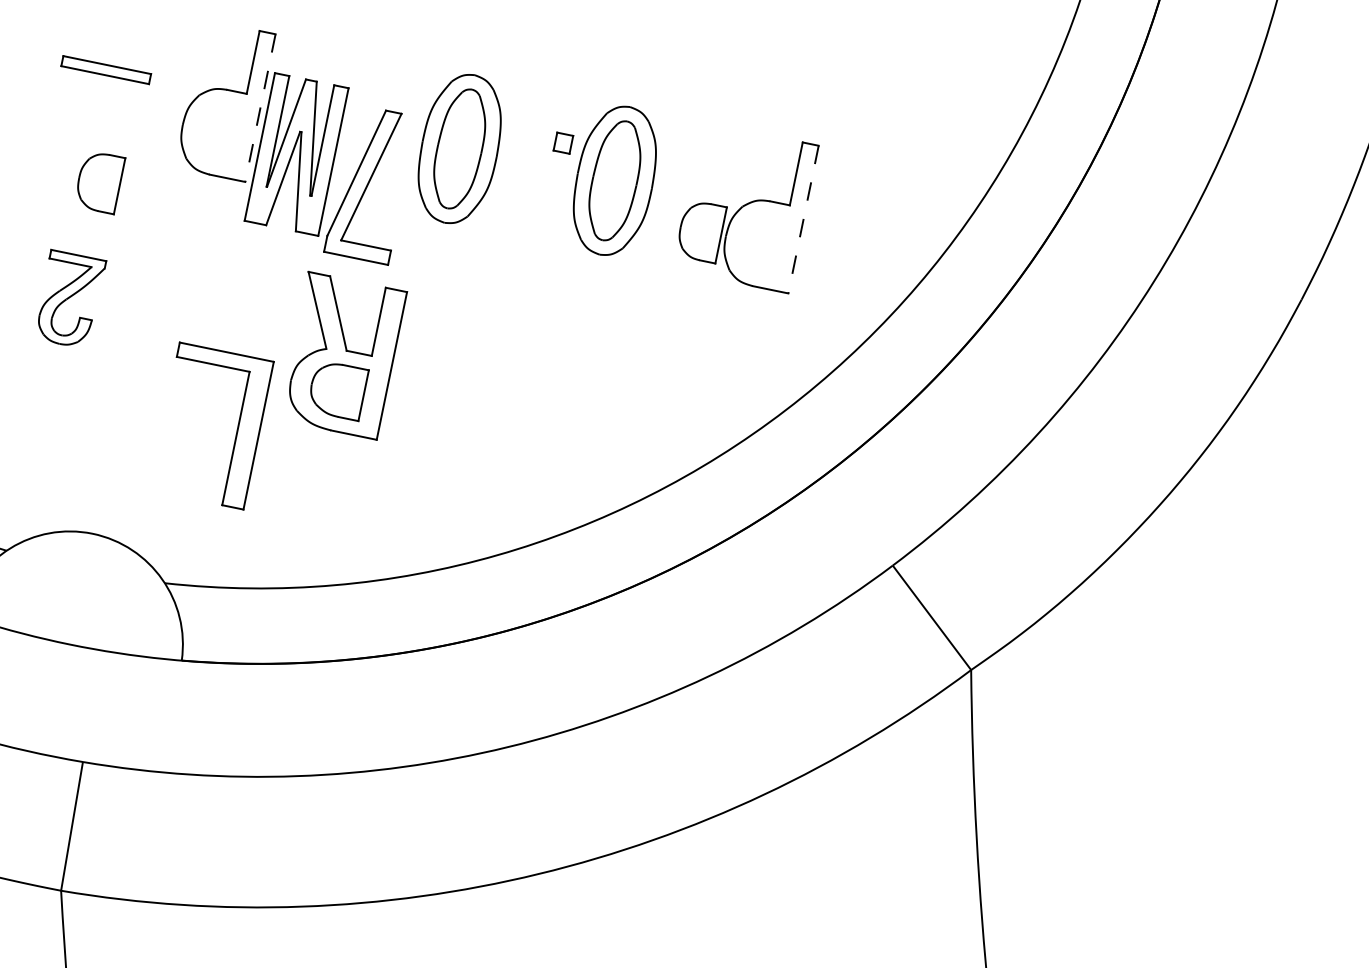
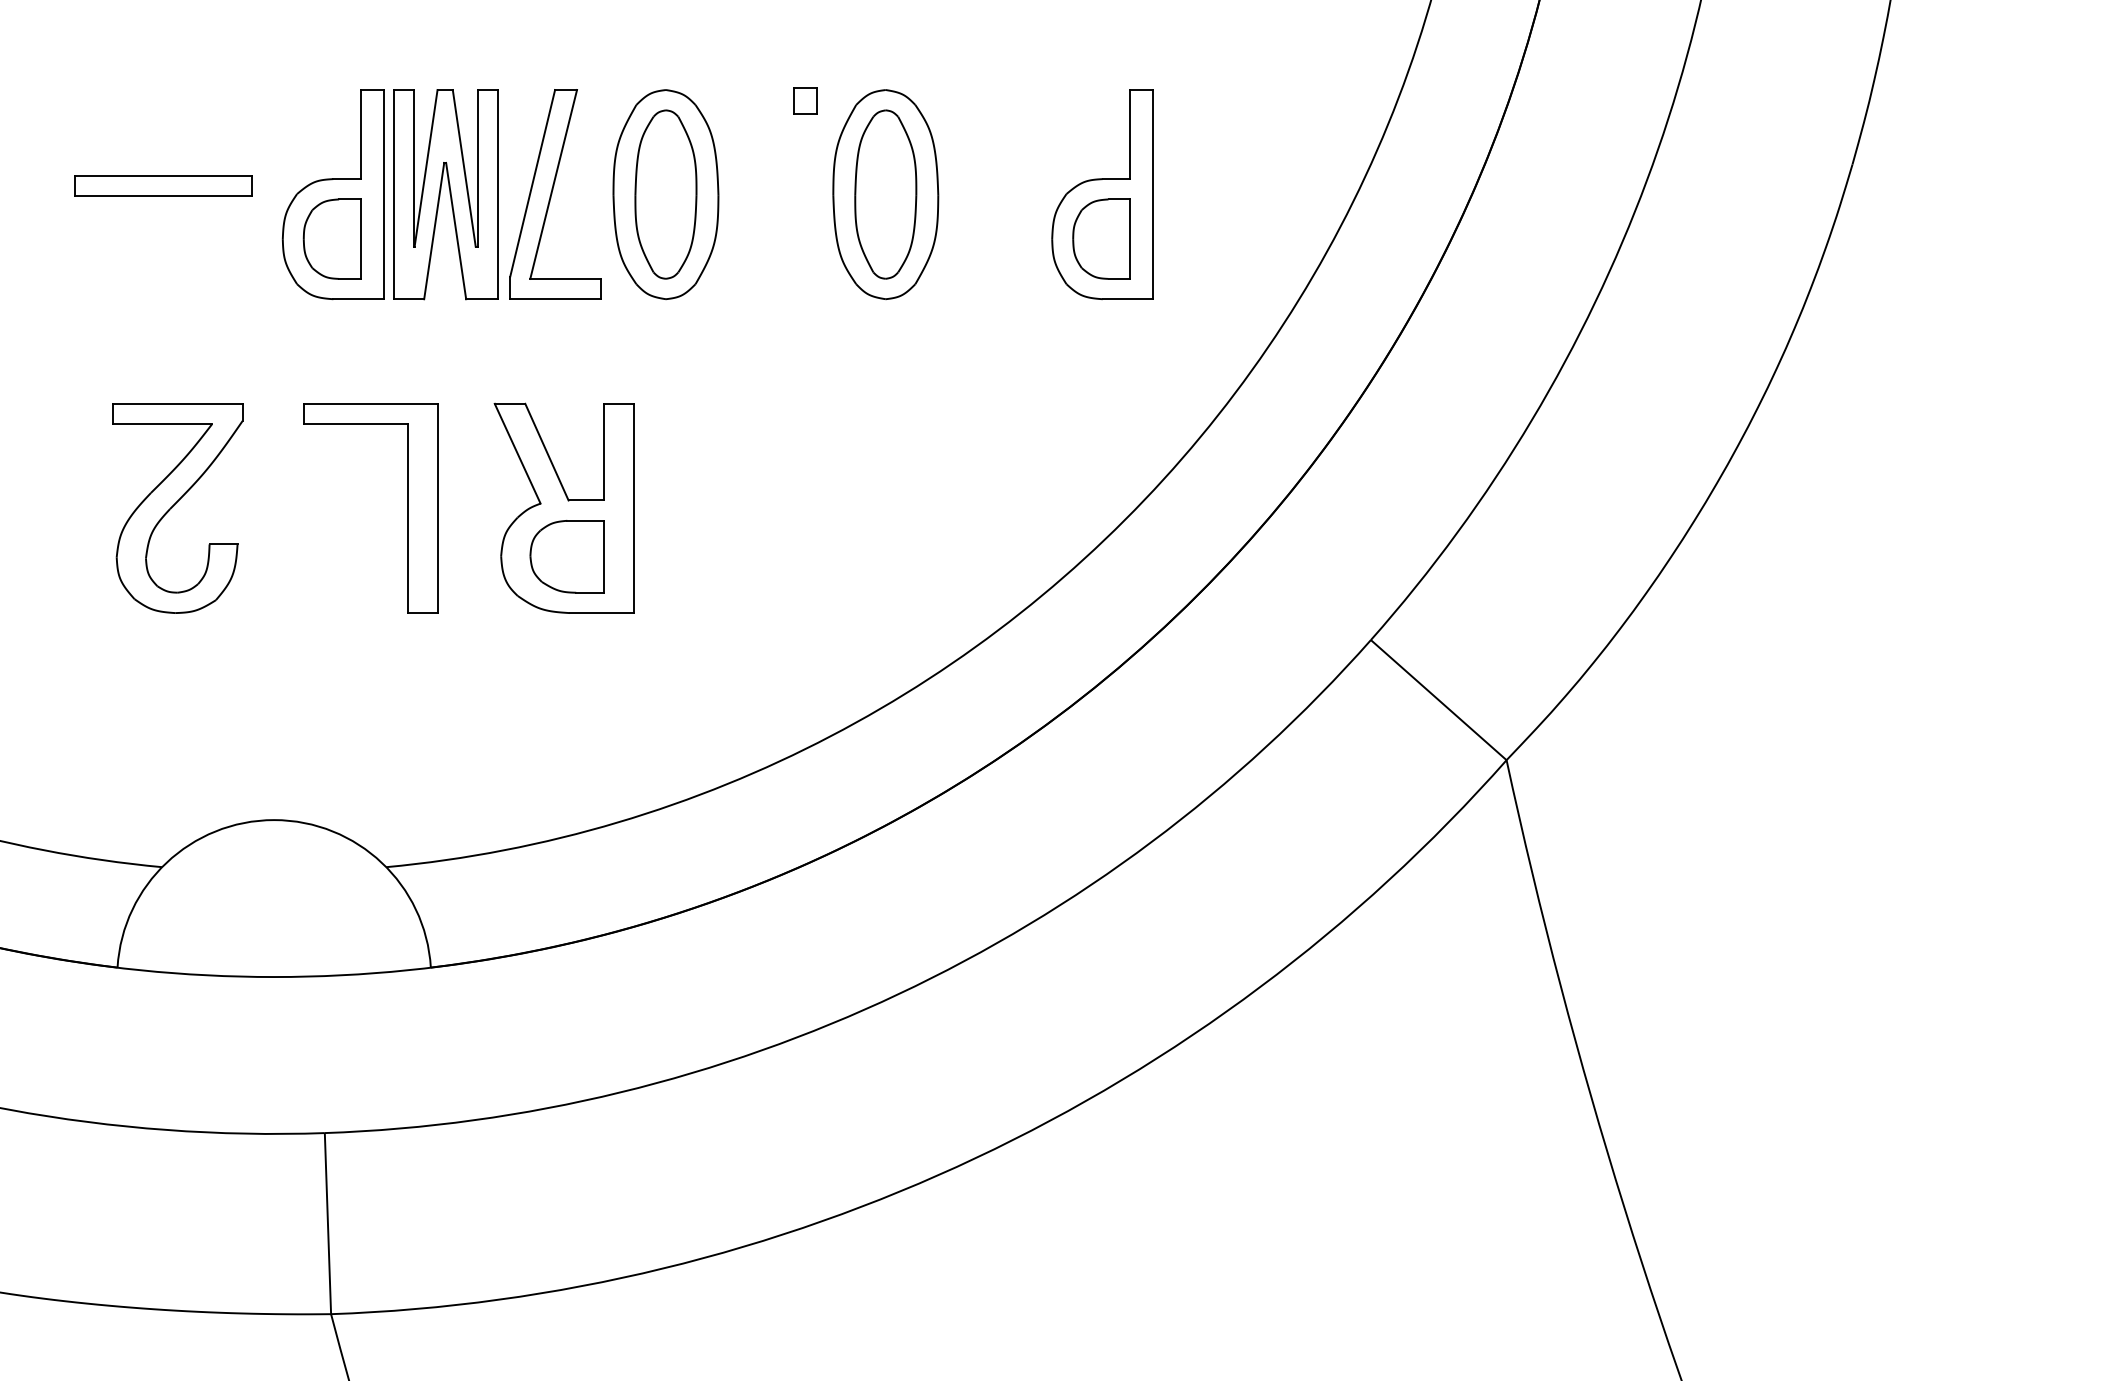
part: (106, 69) -> (163, 185), size x1.43
line: (260, 107) -> (383, 194), dashed -> solid
part: (563, 143) -> (805, 100), moved
part: (296, 154) -> (445, 194), moved
part: (98, 181) -> (331, 238), moved
part: (371, 184) -> (555, 194), moved
line: (803, 219) -> (1153, 194), dashed -> solid
part: (700, 230) -> (1101, 238), moved
part: (69, 299) -> (177, 508), size x1.67
part: (237, 431) -> (407, 508), moved

